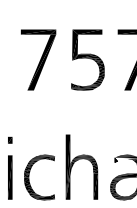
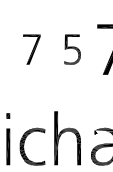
part: (38, 59) -> (31, 49), size x0.6
part: (87, 59) -> (72, 49), size x0.6

